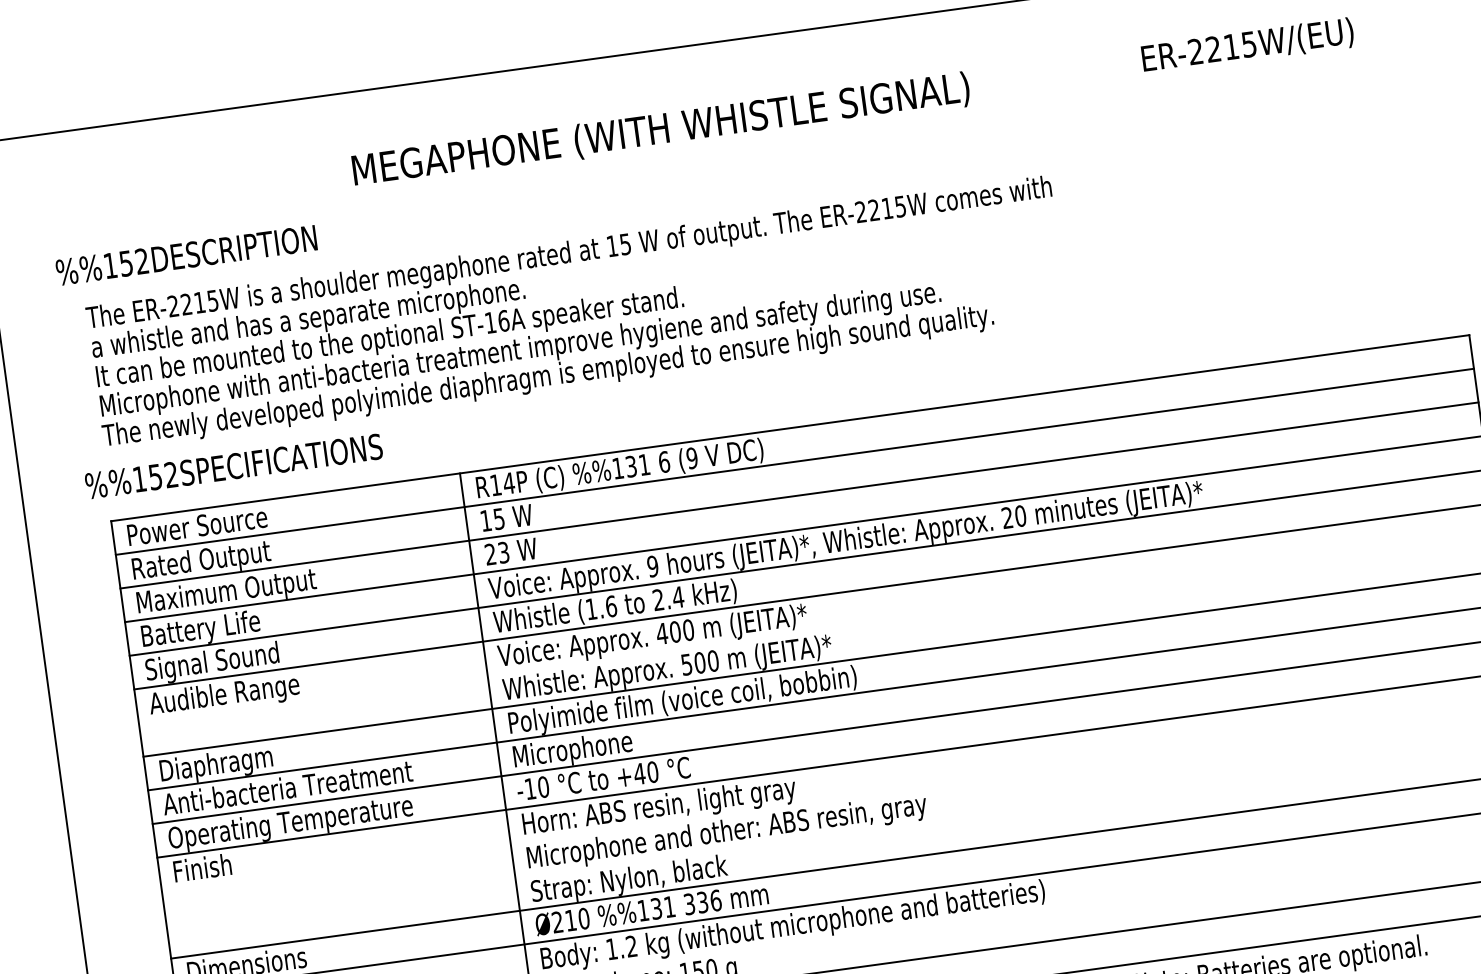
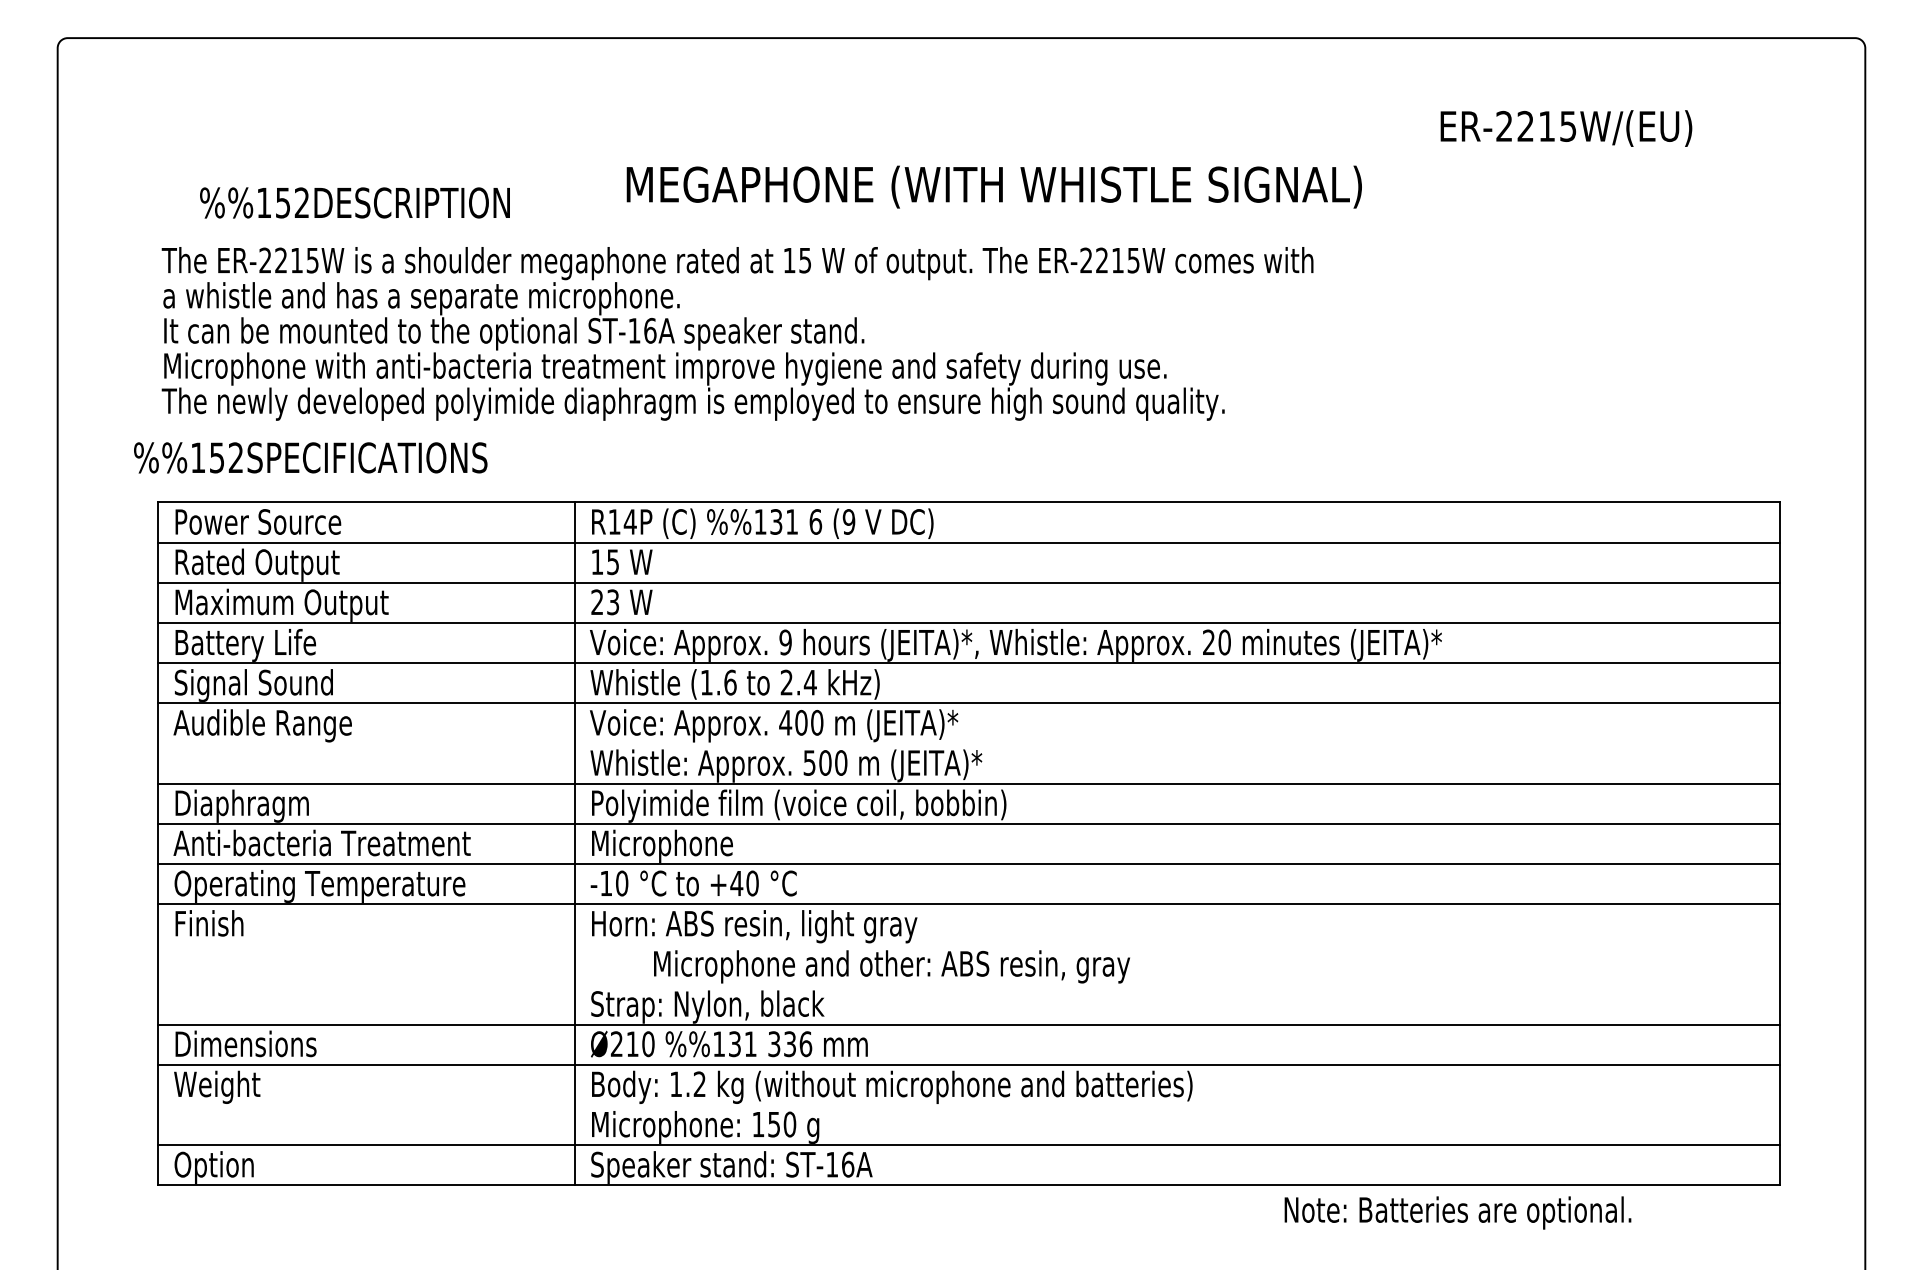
text: (660, 130) -> (993, 186), moved
text: (186, 255) -> (354, 202), moved
text: (726, 832) -> (891, 966), moved

